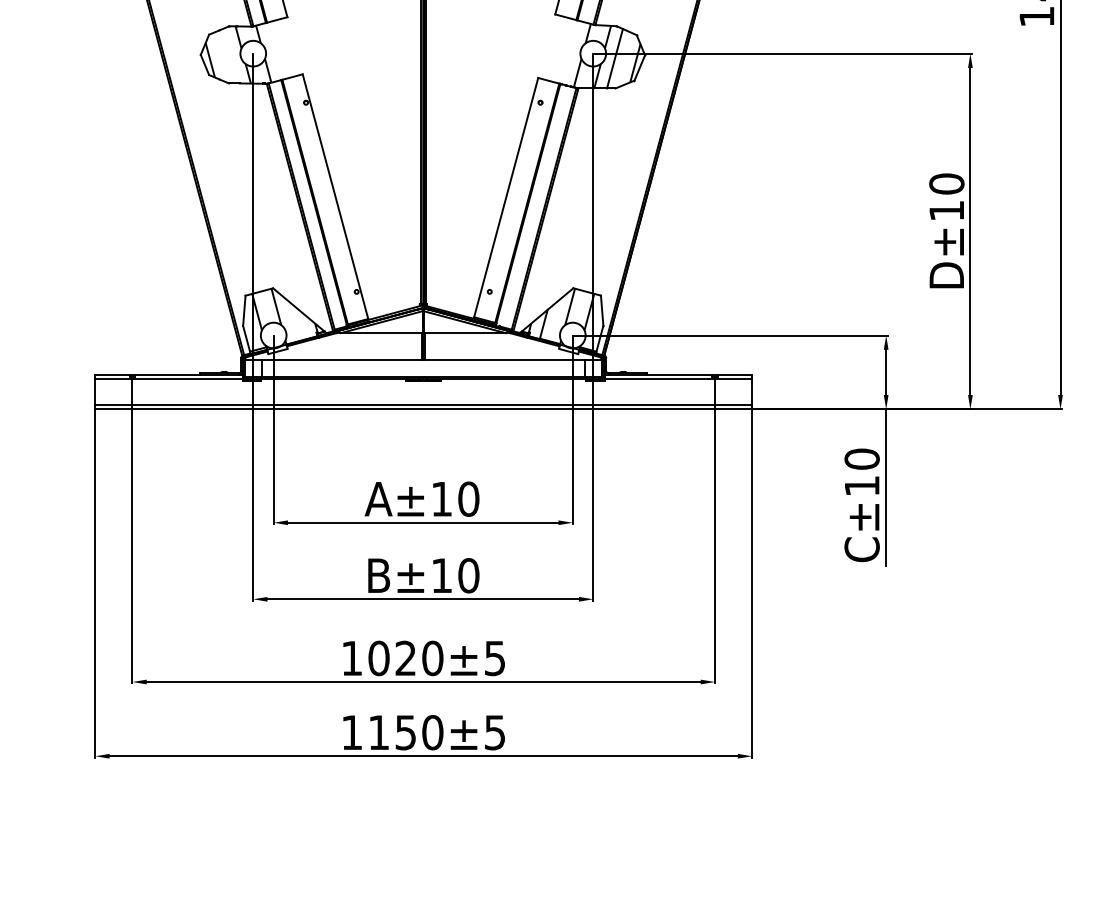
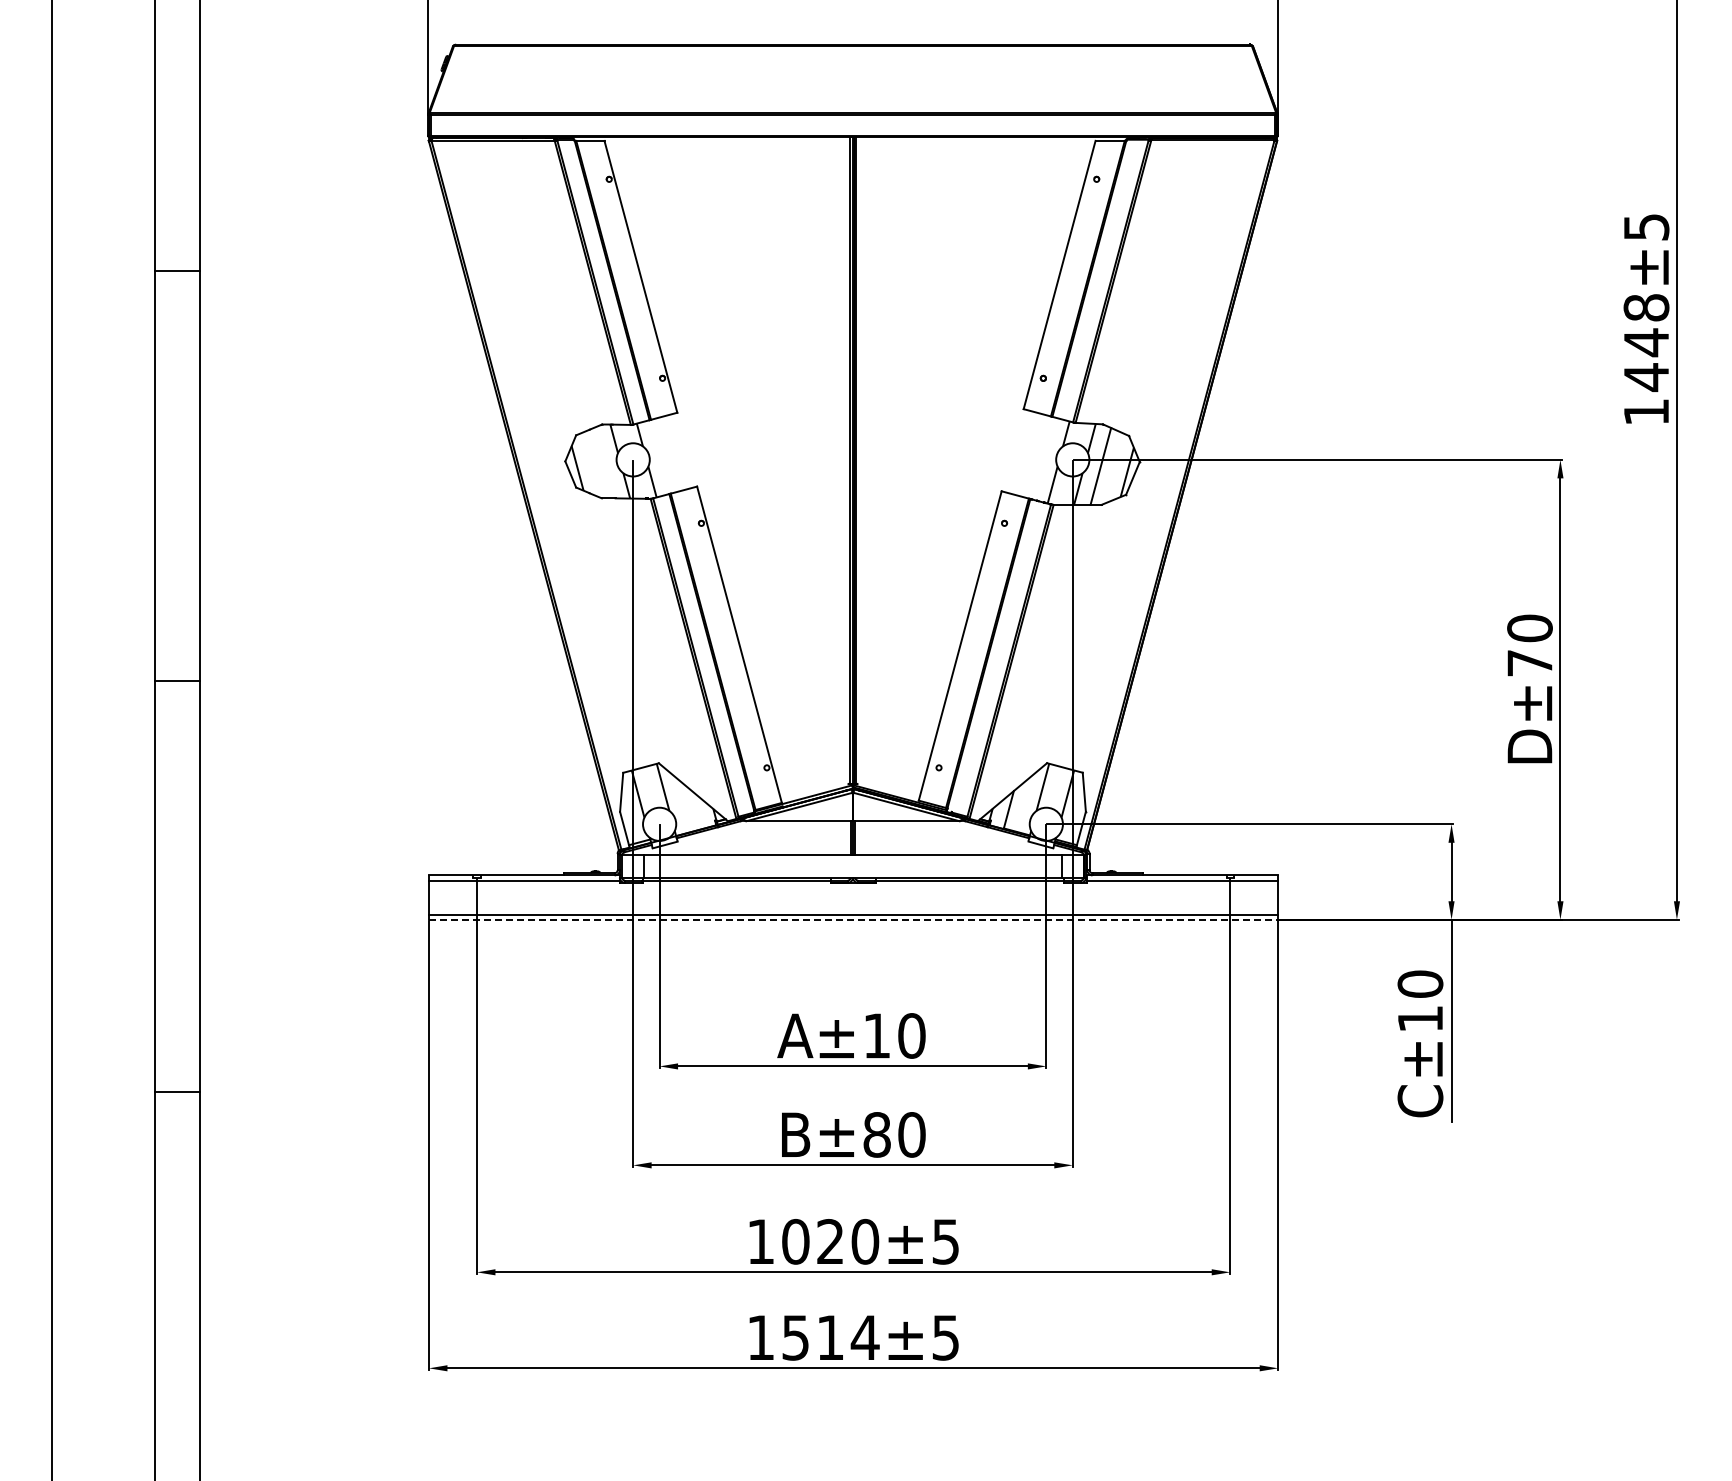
text: (946, 211) -> (1529, 663), D±10 -> D±70
line: (423, 409) -> (853, 919), solid -> dashed
text: (441, 575) -> (876, 1134), B±10 -> B±80
text: (405, 732) -> (830, 1337), 1150±5 -> 1514±5

